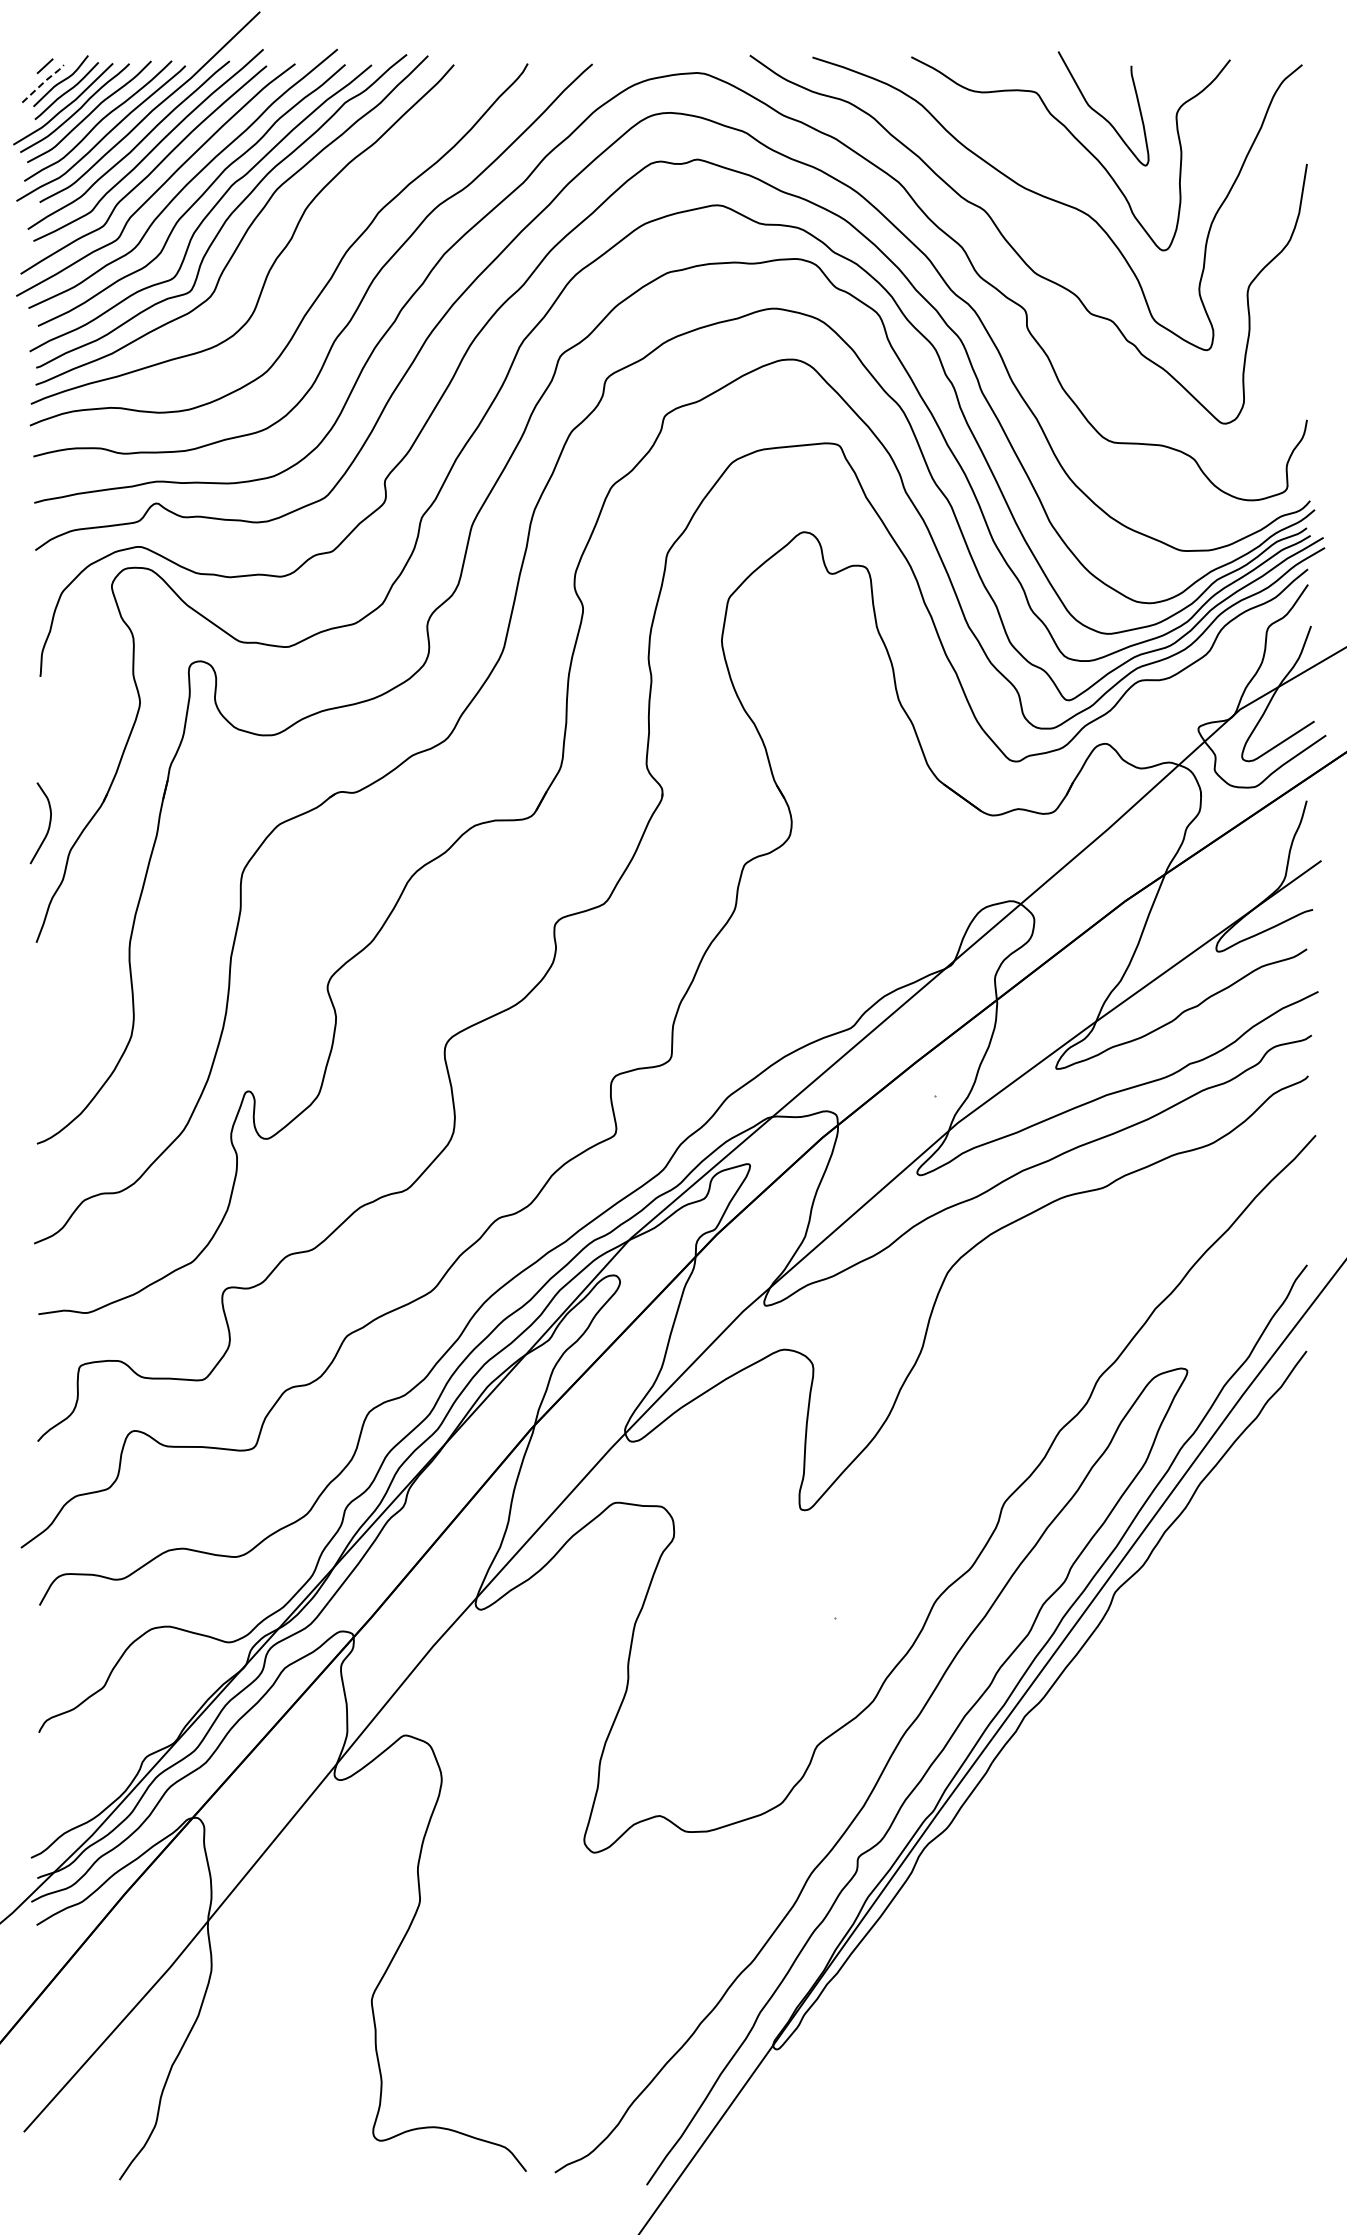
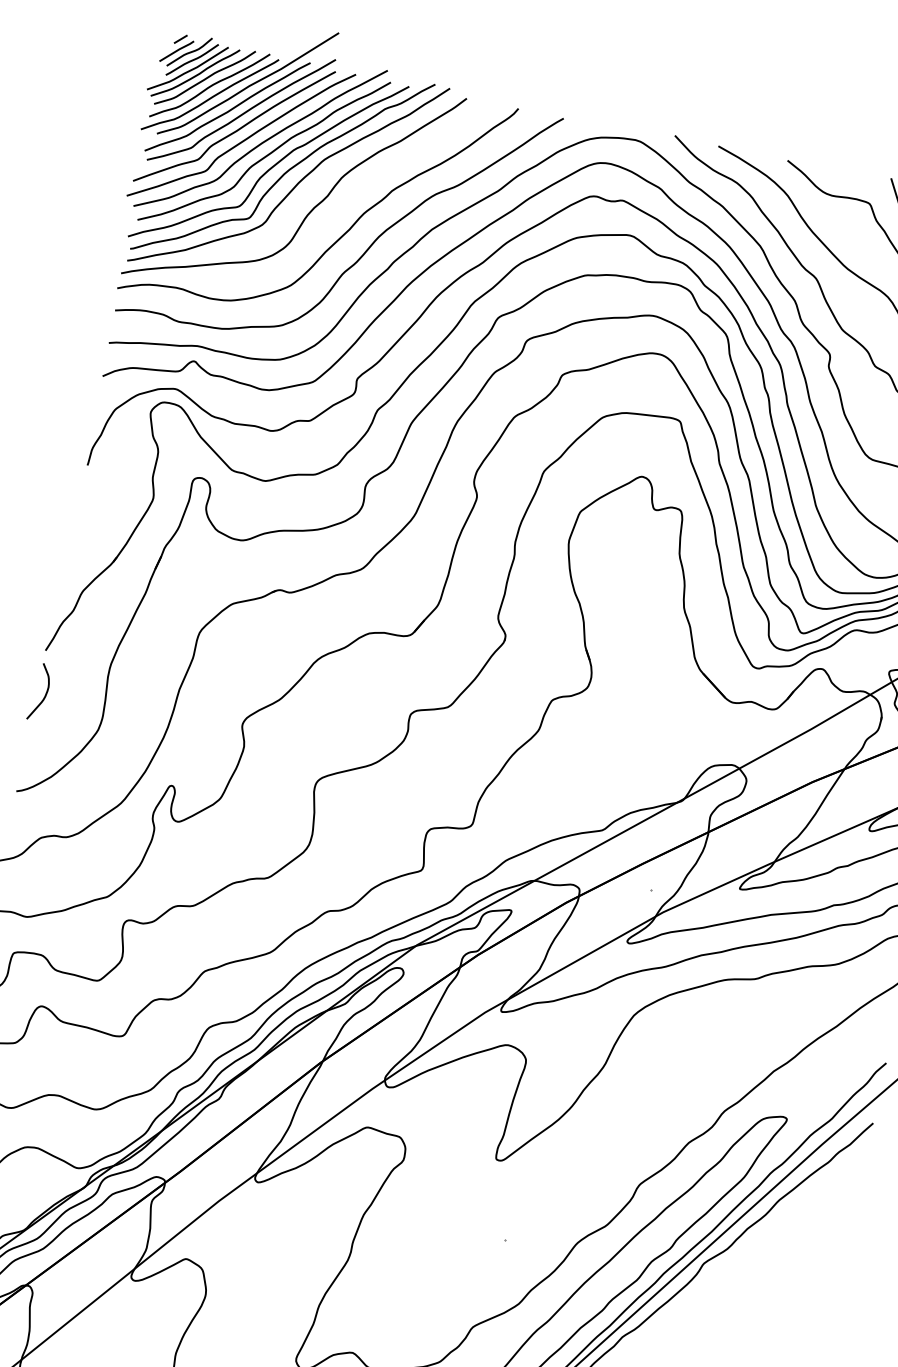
line: (44, 82) -> (177, 50), dashed -> solid
curve: (48, 825) -> (45, 694), moved

